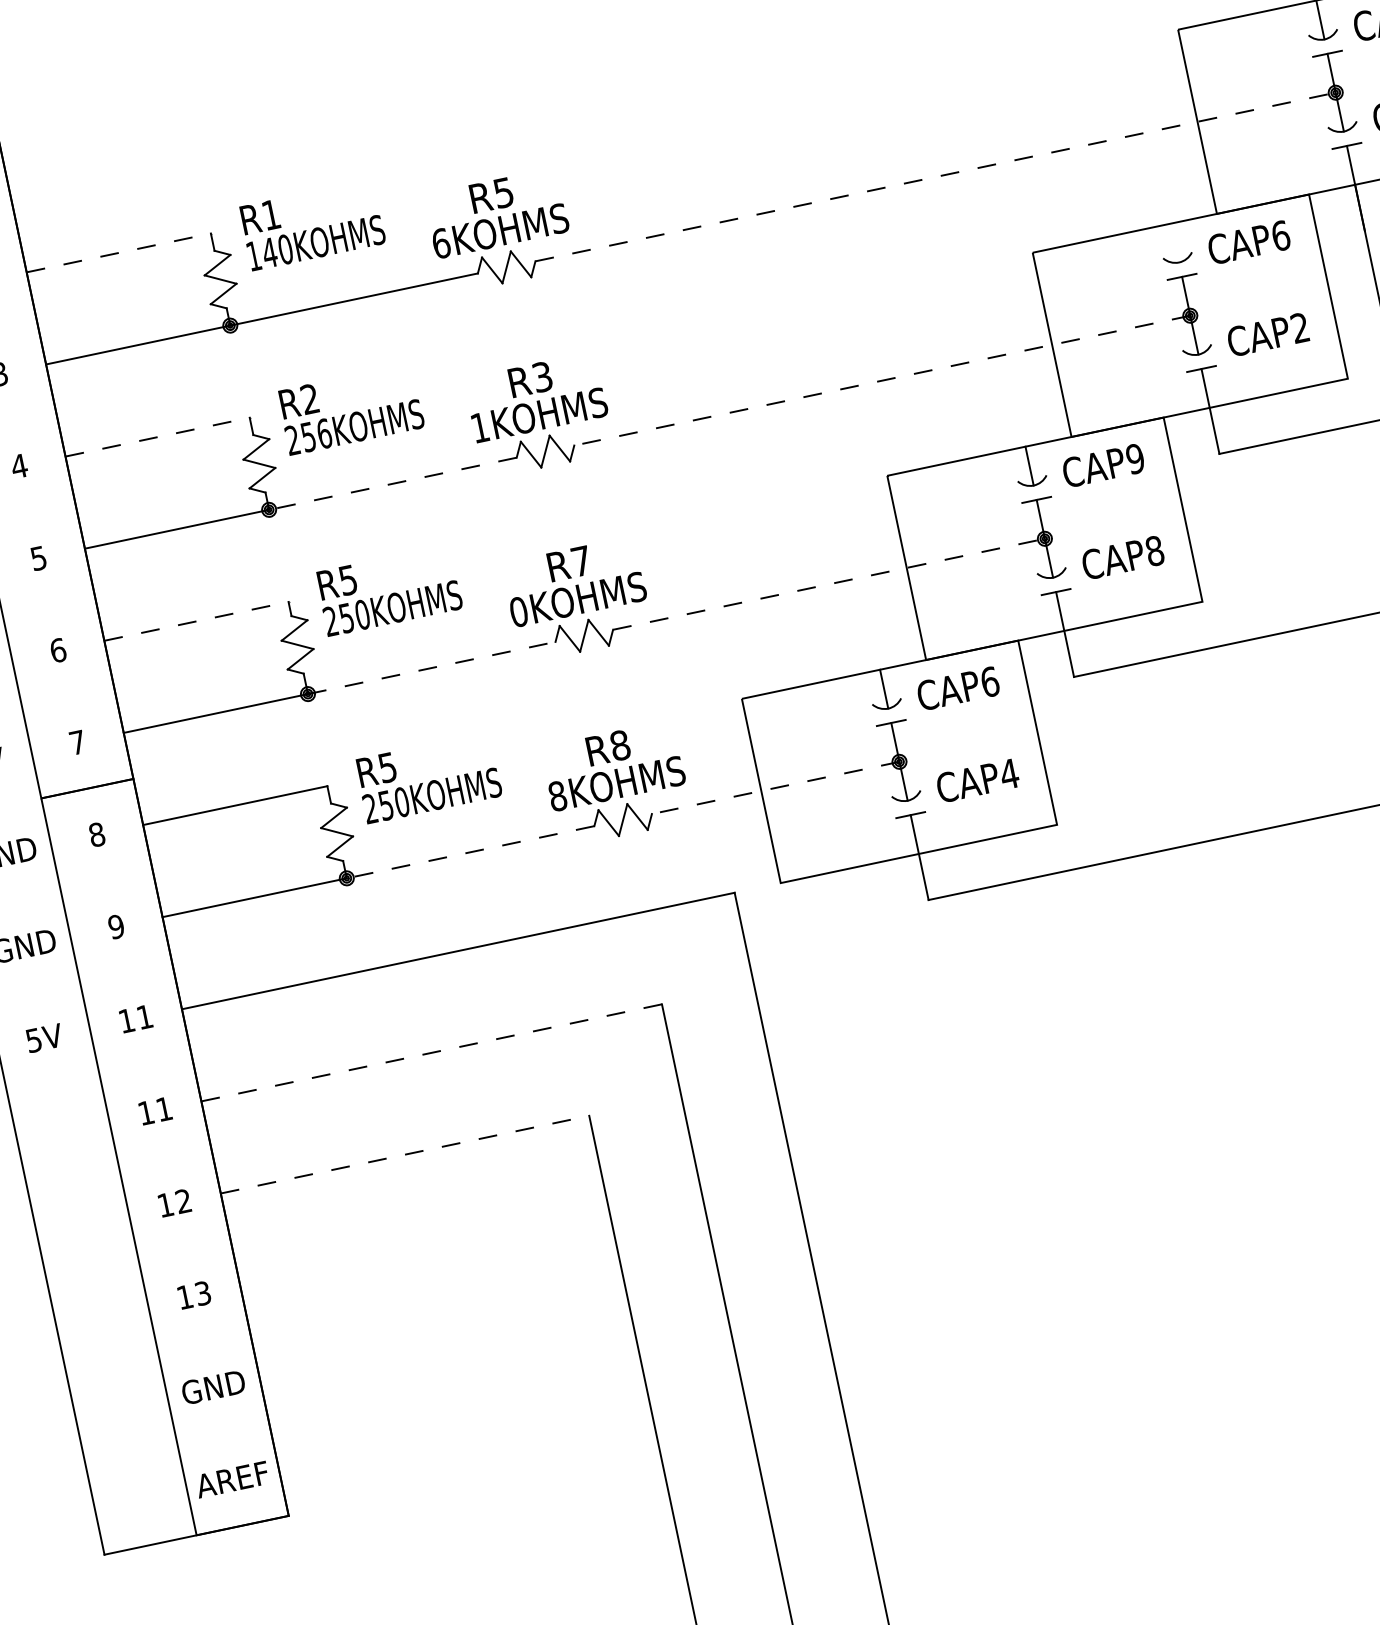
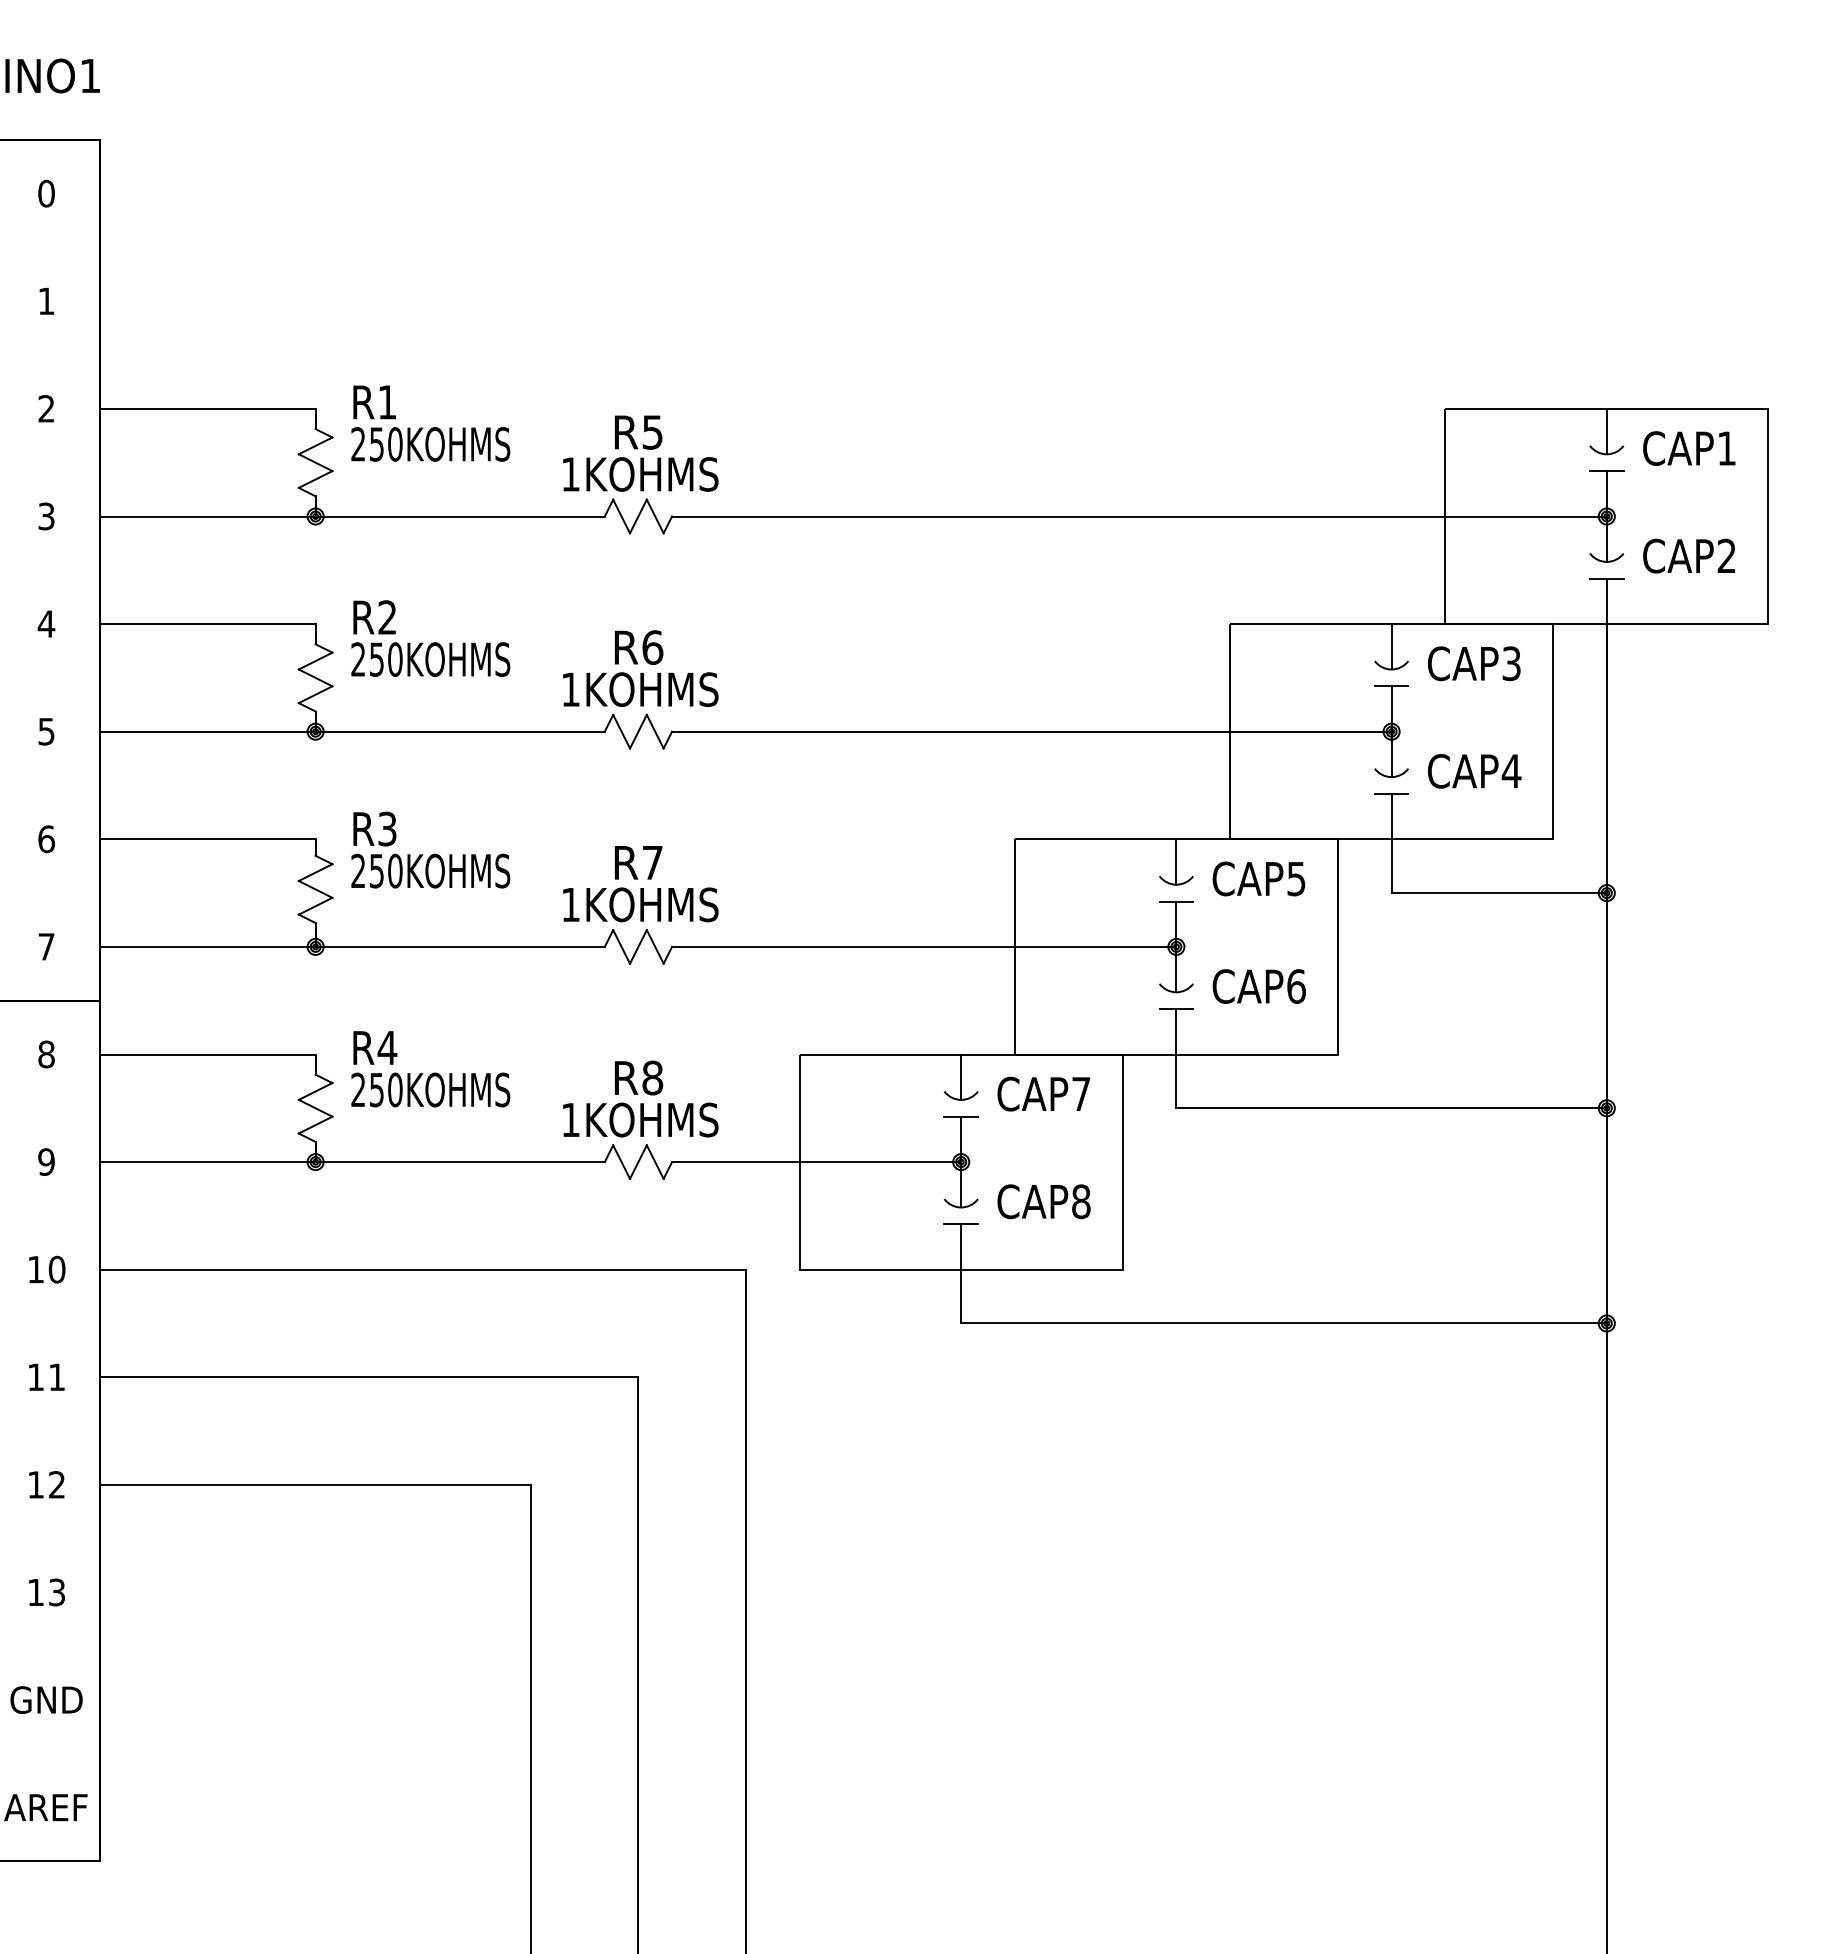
line: (935, 177) -> (1139, 516), dashed -> solid
text: (1280, 235) -> (1511, 663), CAP6 -> CAP3
line: (1174, 242) -> (1391, 646), added
text: (440, 243) -> (570, 474), 6KOHMS -> 1KOHMS
line: (119, 252) -> (208, 408), dashed -> solid
text: (261, 254) -> (367, 444), 140KOHMS -> 250KOHMS
text: (1300, 328) -> (1511, 771), CAP2 -> CAP4
text: (542, 377) -> (652, 647), R3 -> R6
line: (881, 380) -> (1031, 731), dashed -> solid
text: (324, 433) -> (395, 659), 256KOHMS -> 250KOHMS
line: (158, 437) -> (208, 624), dashed -> solid
text: (1135, 458) -> (1296, 878), CAP9 -> CAP5
line: (393, 483) -> (460, 731), dashed -> solid
text: (1154, 551) -> (1296, 986), CAP8 -> CAP6
text: (348, 579) -> (387, 828), R5 -> R3
line: (829, 583) -> (924, 946), dashed -> solid
text: (518, 611) -> (570, 904), 0KOHMS -> 1KOHMS
line: (196, 621) -> (208, 839), dashed -> solid
line: (431, 667) -> (460, 946), dashed -> solid
text: (990, 681) -> (1081, 1093), CAP6 -> CAP7
text: (387, 768) -> (387, 1048), R5 -> R4
text: (1009, 773) -> (1081, 1201), CAP4 -> CAP8
line: (775, 788) -> (816, 1162), dashed -> solid
text: (557, 795) -> (570, 1119), 8KOHMS -> 1KOHMS
line: (470, 852) -> (460, 1162), dashed -> solid
text: (144, 1017) -> (56, 1269), 11 -> 10
line: (431, 1053) -> (369, 1377), dashed -> solid
line: (405, 1154) -> (316, 1484), dashed -> solid

